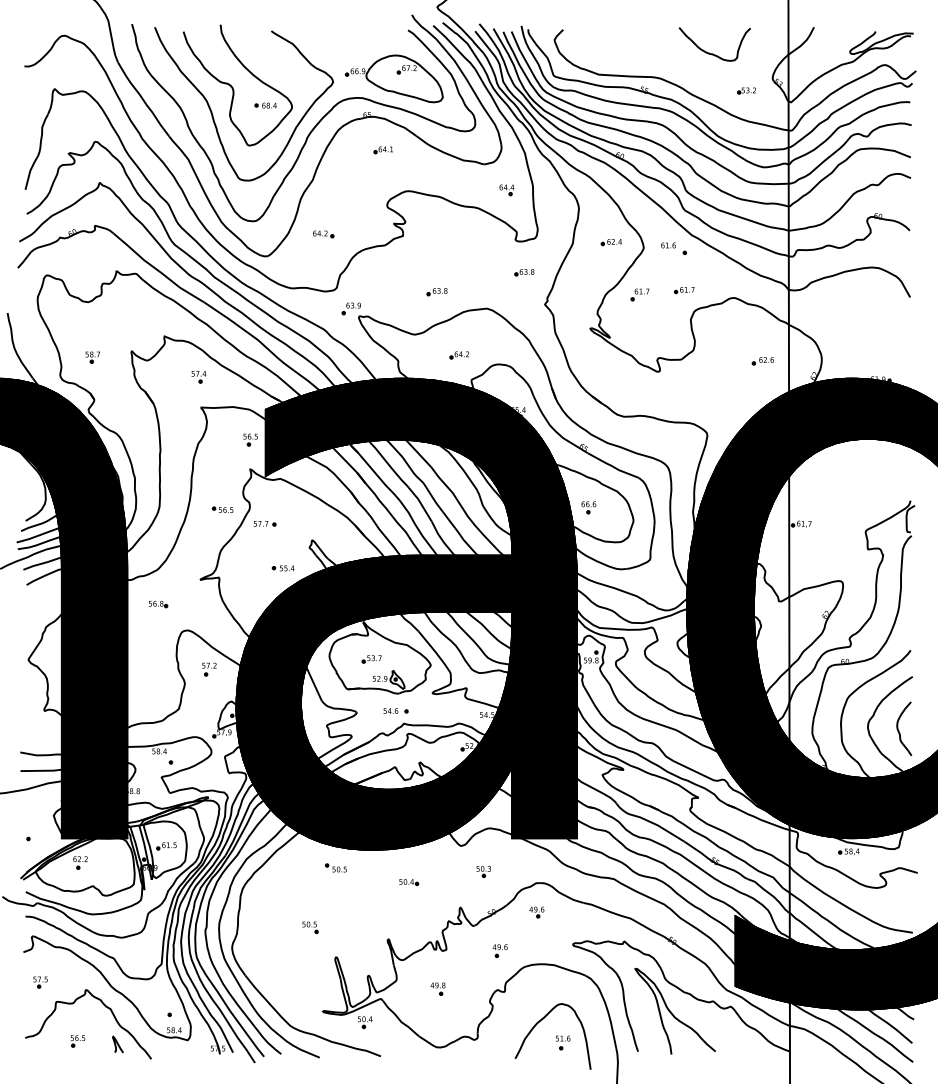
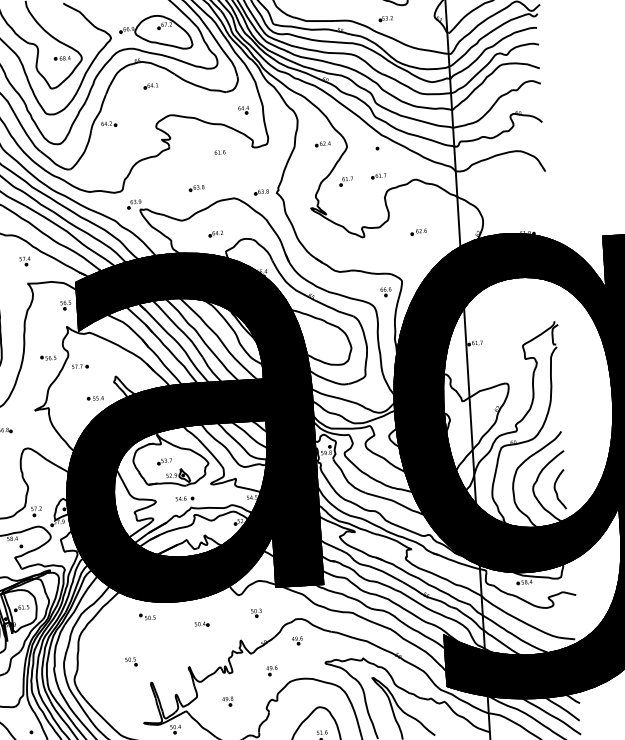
part: (746, 90) -> (385, 18), moved
part: (323, 234) -> (109, 124), moved
text: (668, 245) -> (220, 152), moved
part: (524, 272) -> (261, 192), moved
part: (762, 361) -> (418, 232), moved
part: (588, 507) -> (385, 291), moved
part: (209, 669) -> (36, 511), moved

